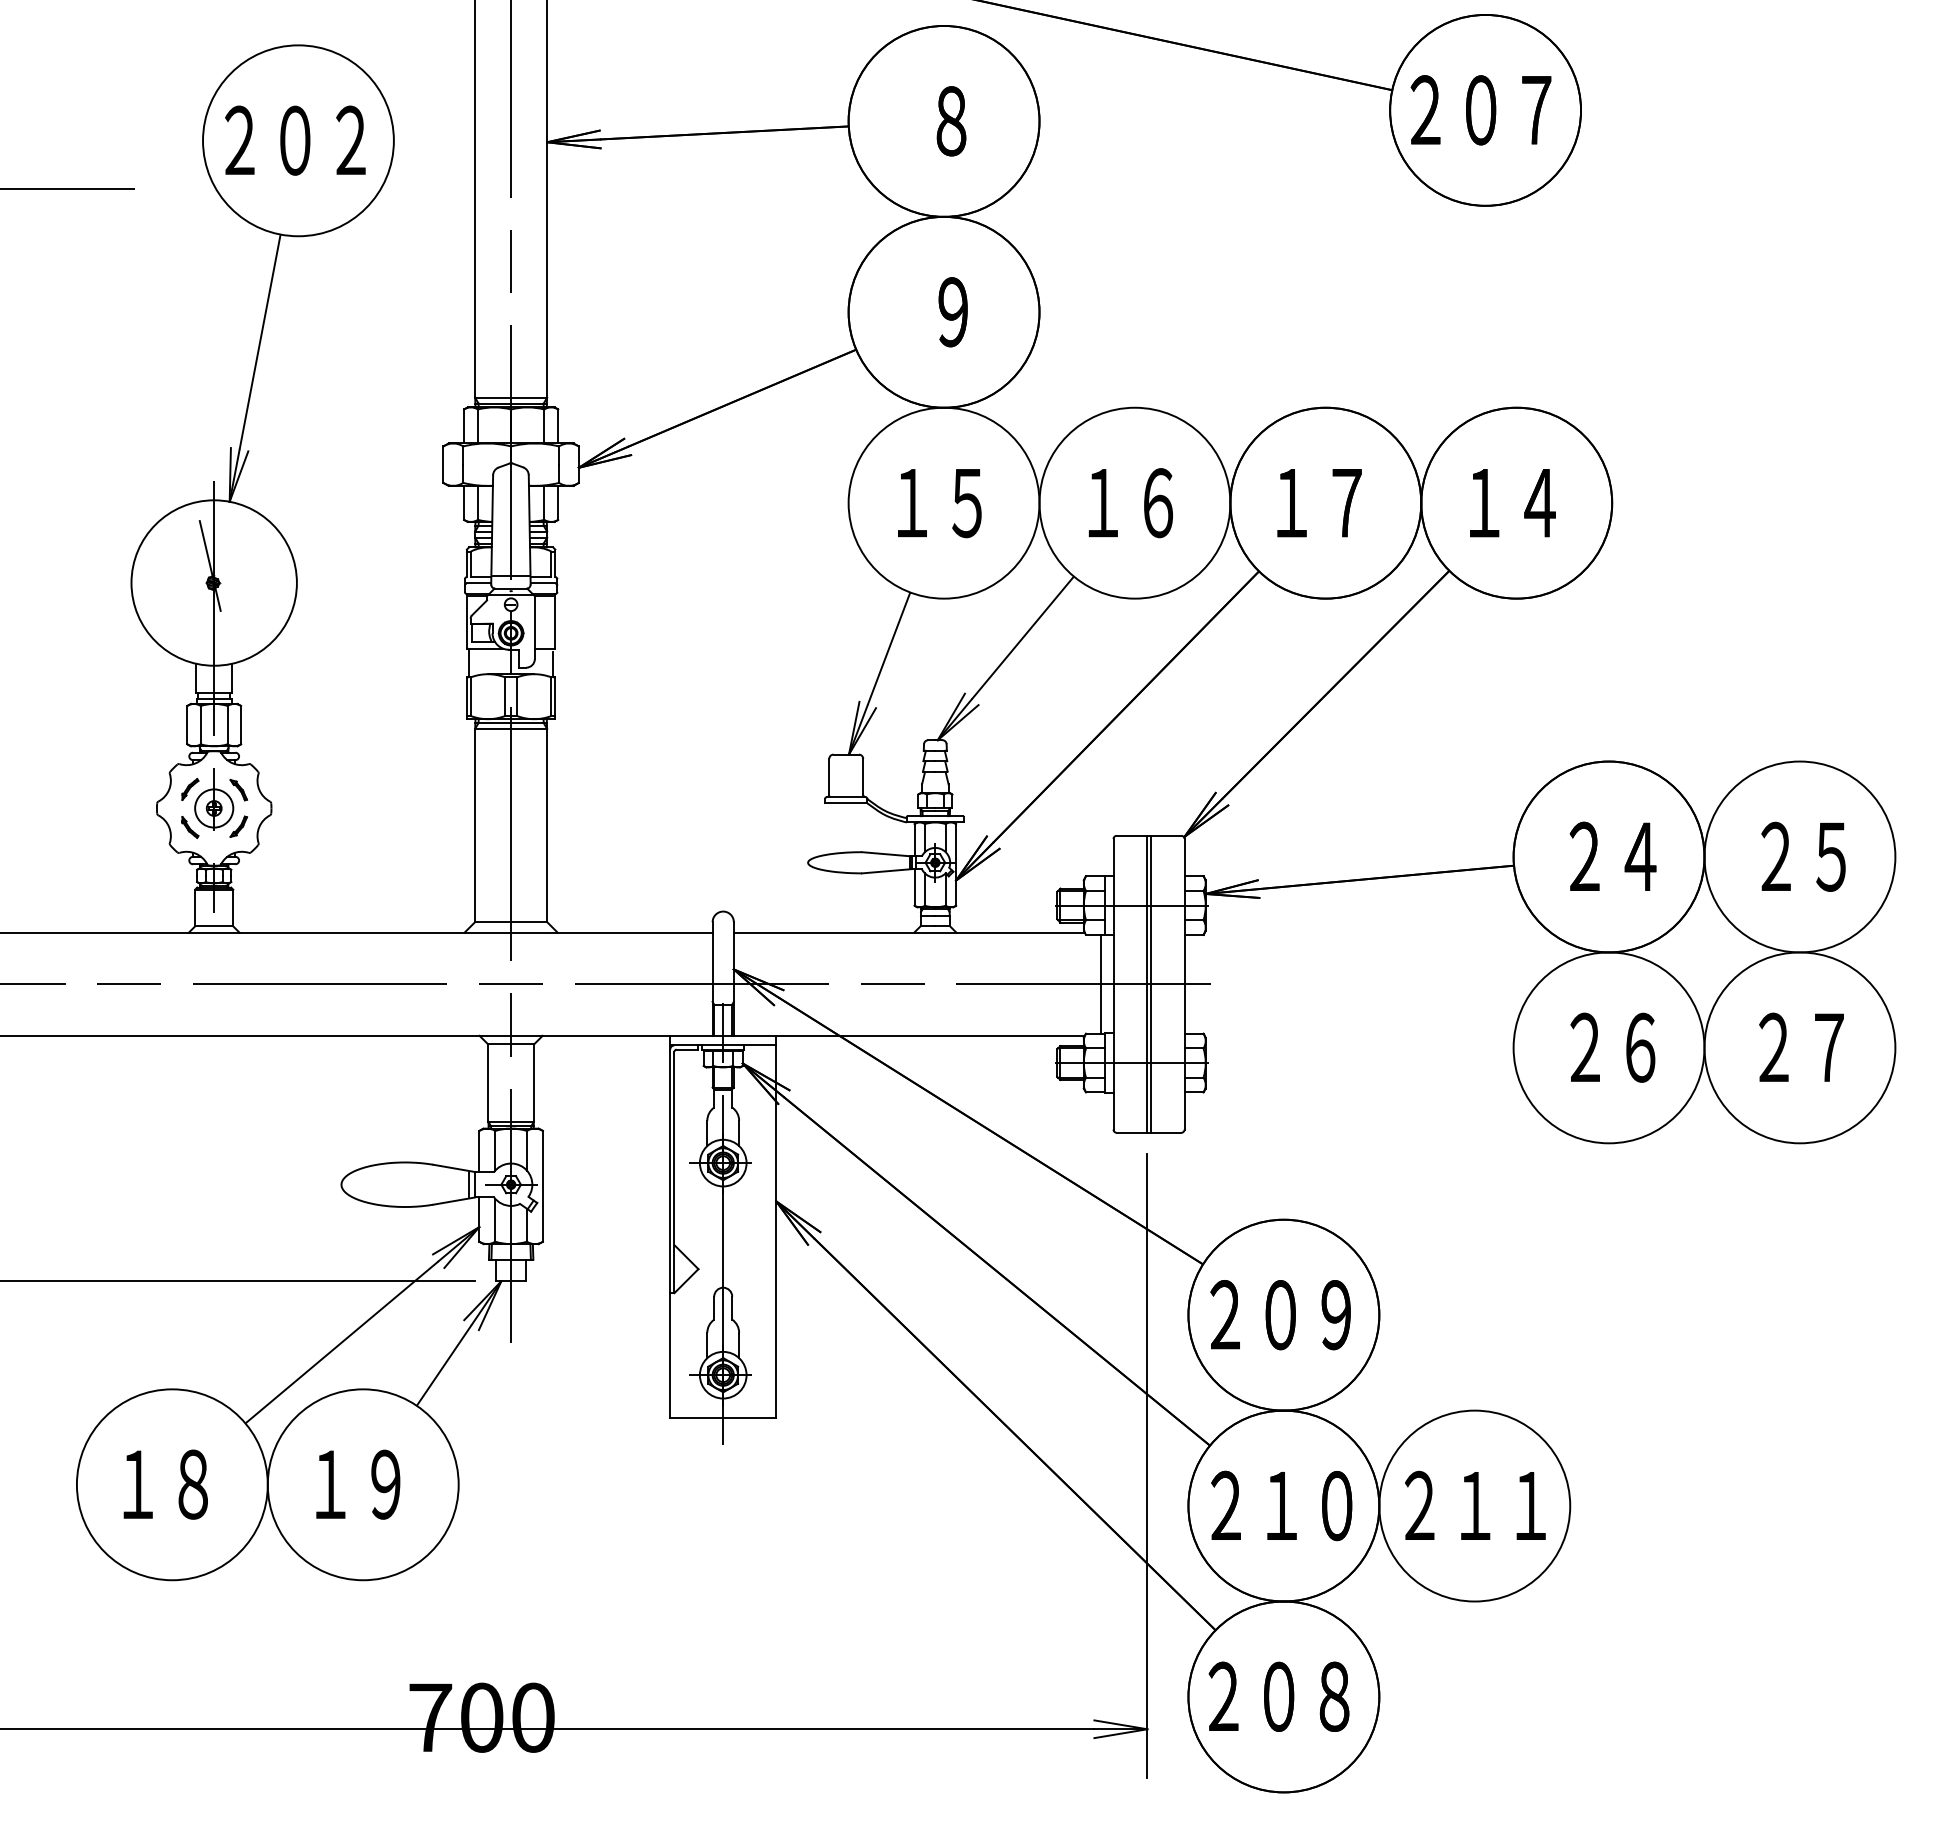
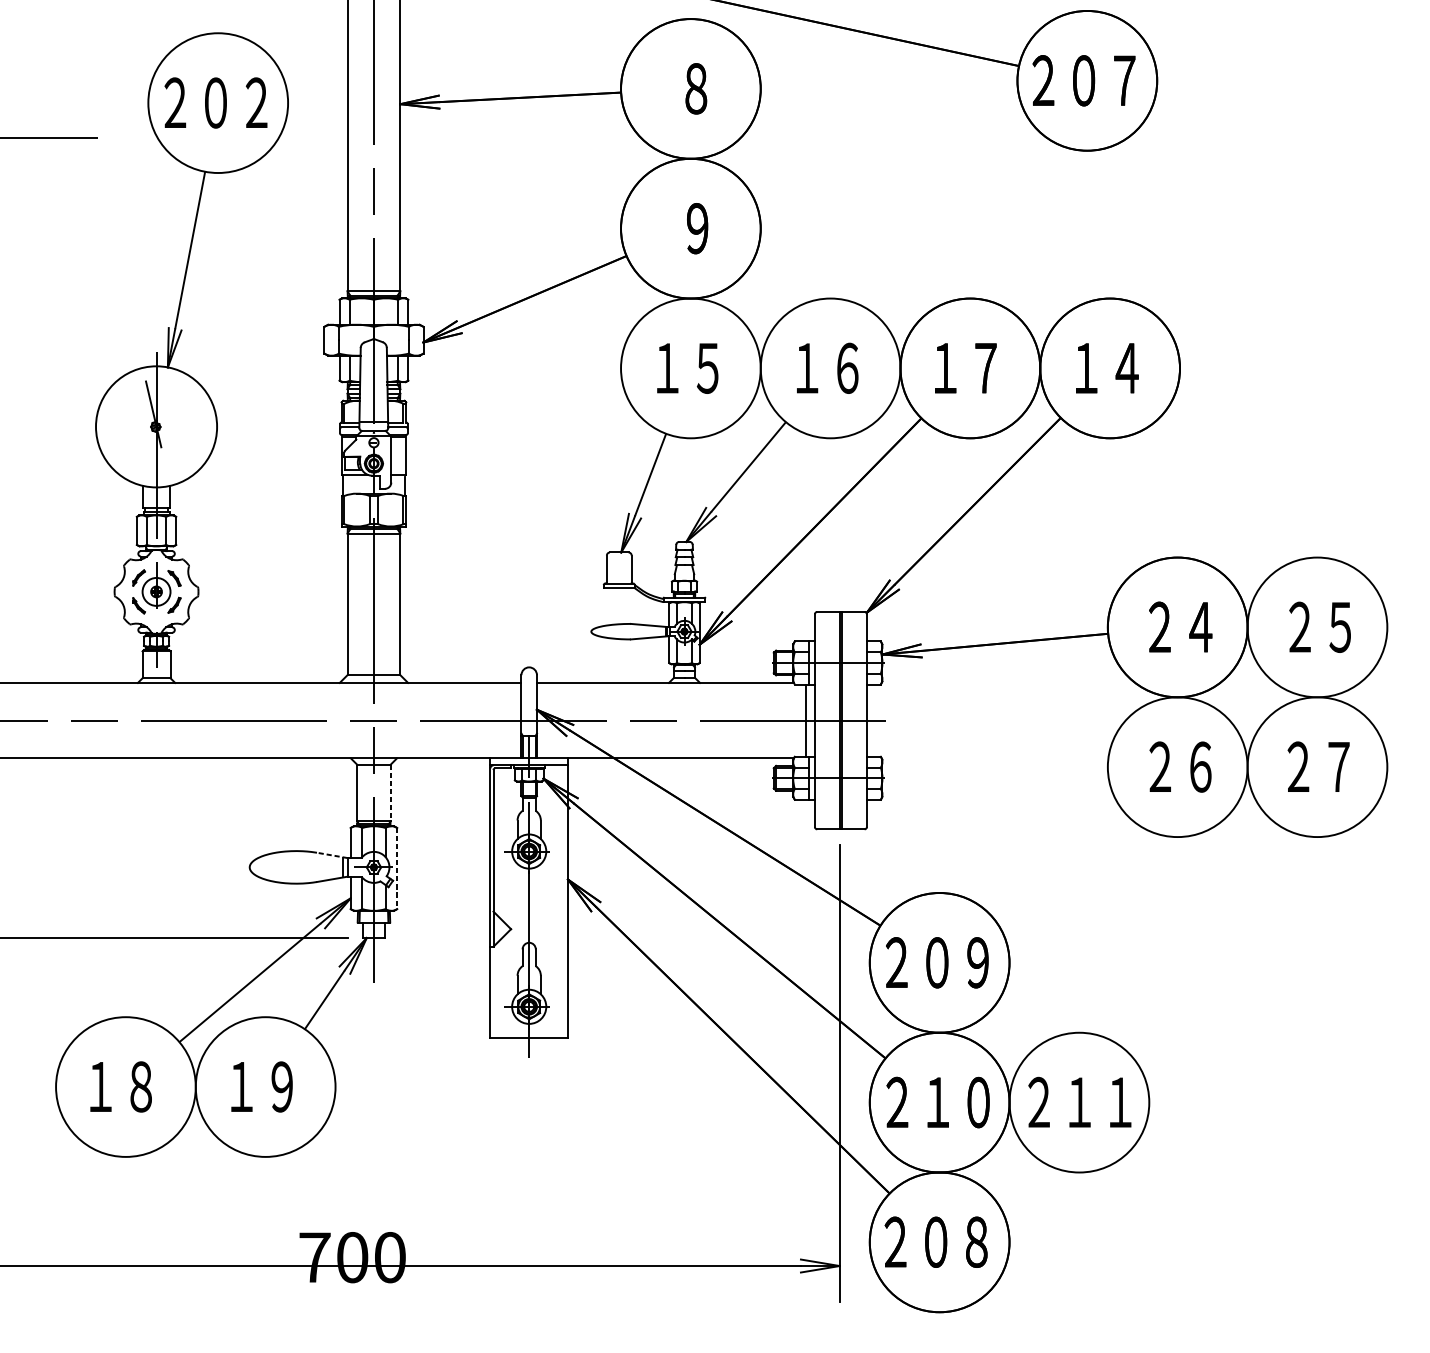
line: (534, 1083) -> (391, 793), solid -> dashed
line: (453, 1168) -> (331, 855), solid -> dashed
line: (542, 1186) -> (396, 868), solid -> dashed

